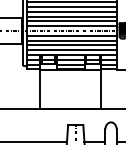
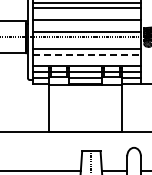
line: (71, 12) -> (86, 14), removed
line: (71, 21) -> (86, 25), removed
line: (71, 36) -> (86, 43), removed
line: (72, 45) -> (87, 54), solid -> dashed
line: (71, 50) -> (86, 60), removed

